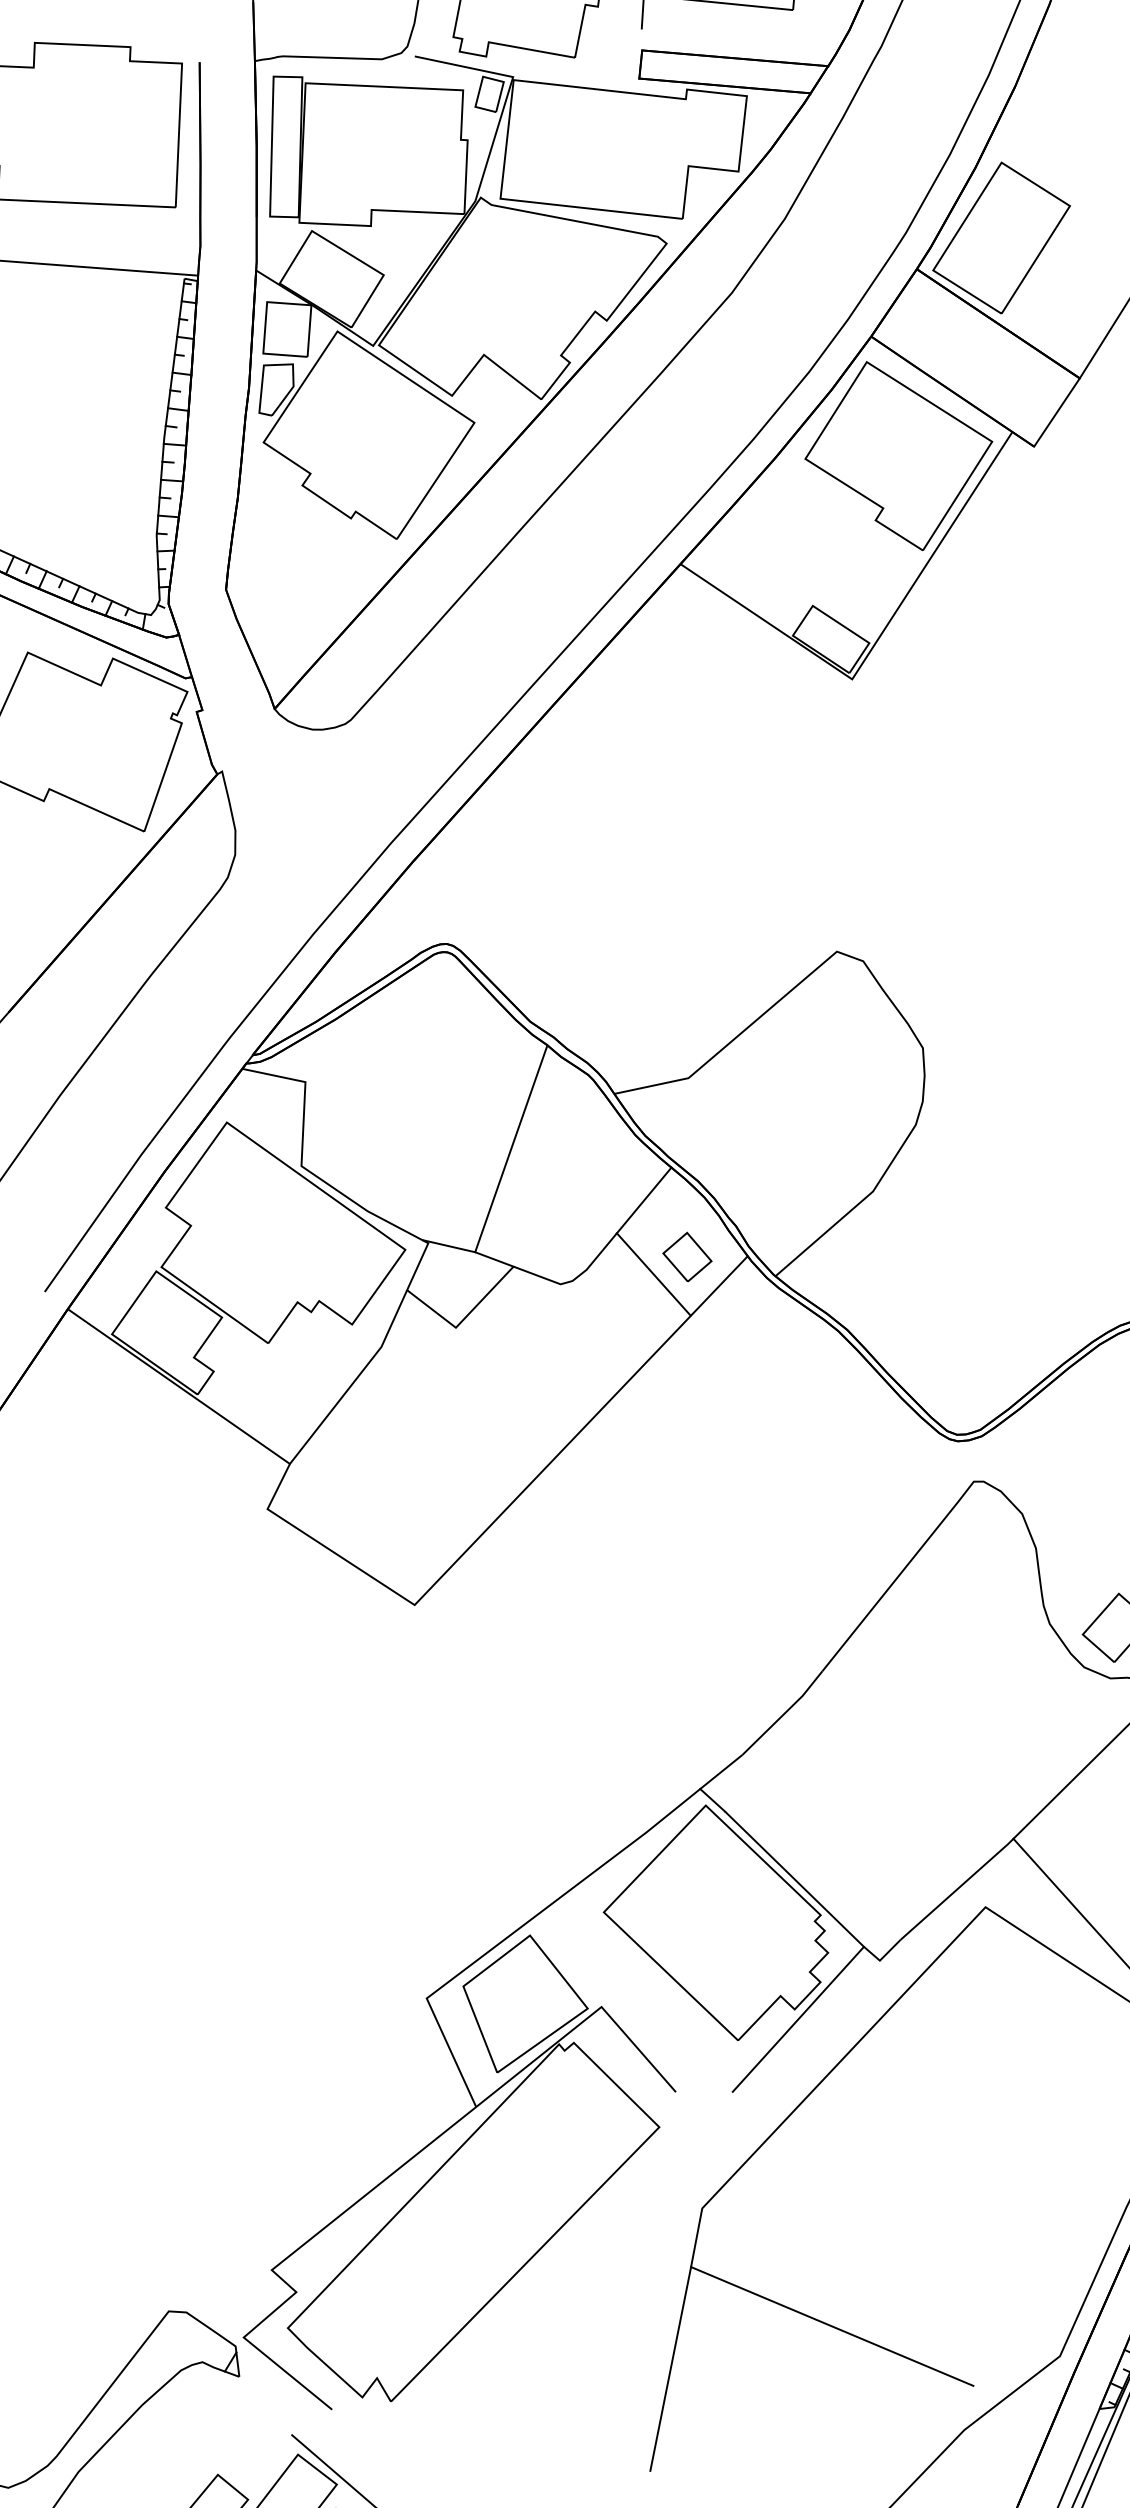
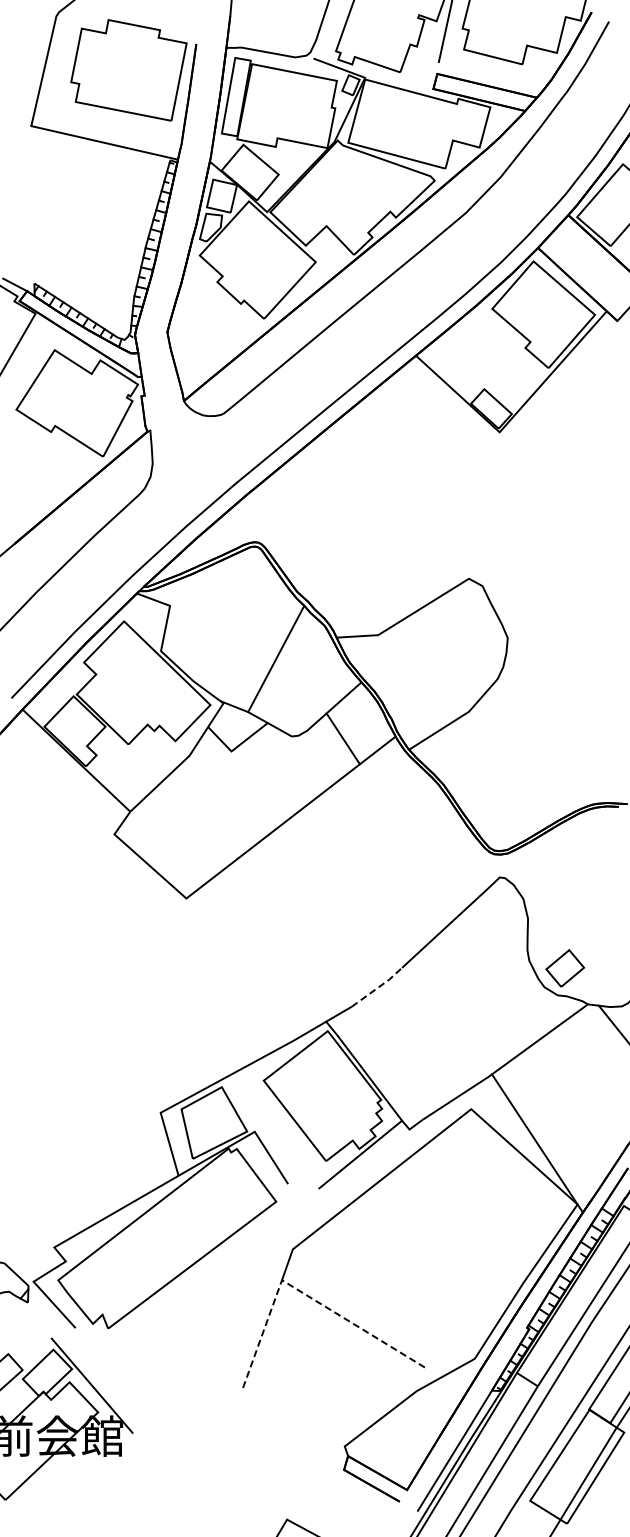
part: (686, 1256) -> (362, 731), removed
line: (785, 1713) -> (378, 987), solid -> dashed
line: (737, 2286) -> (305, 1294), solid -> dashed

